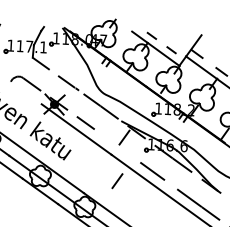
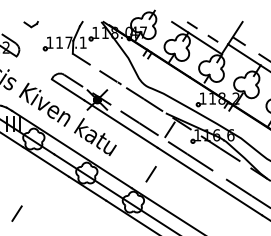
line: (25, 92) -> (67, 89), added
line: (117, 145) -> (163, 138), added
line: (116, 181) -> (150, 174), moved

